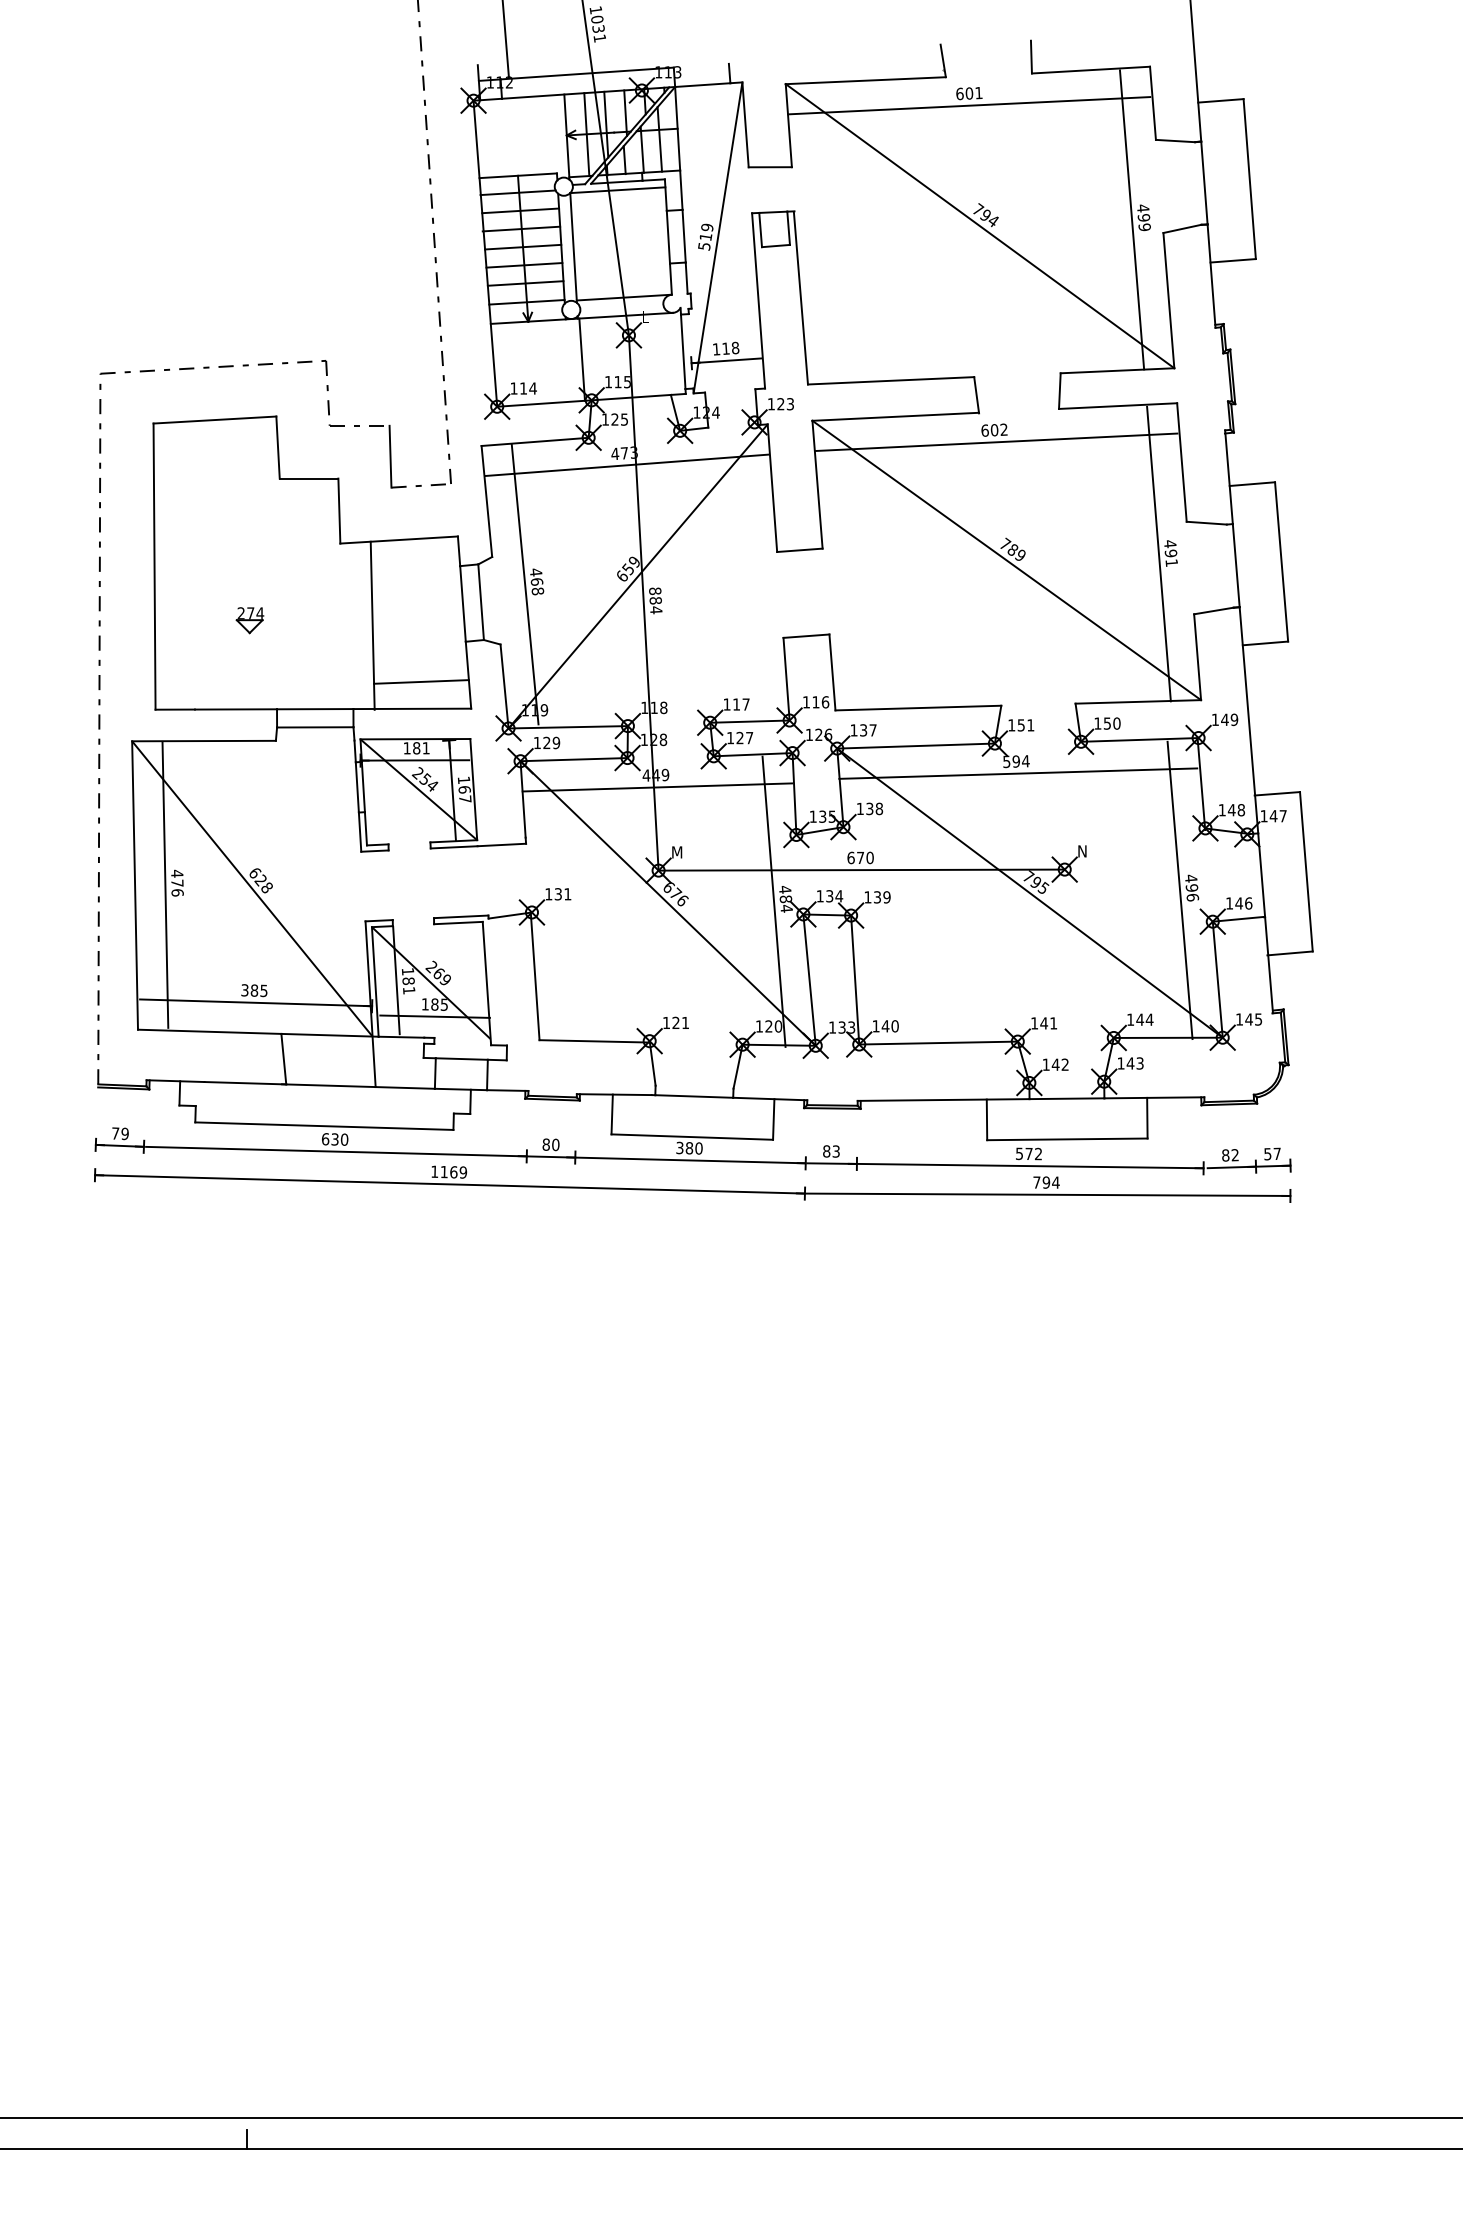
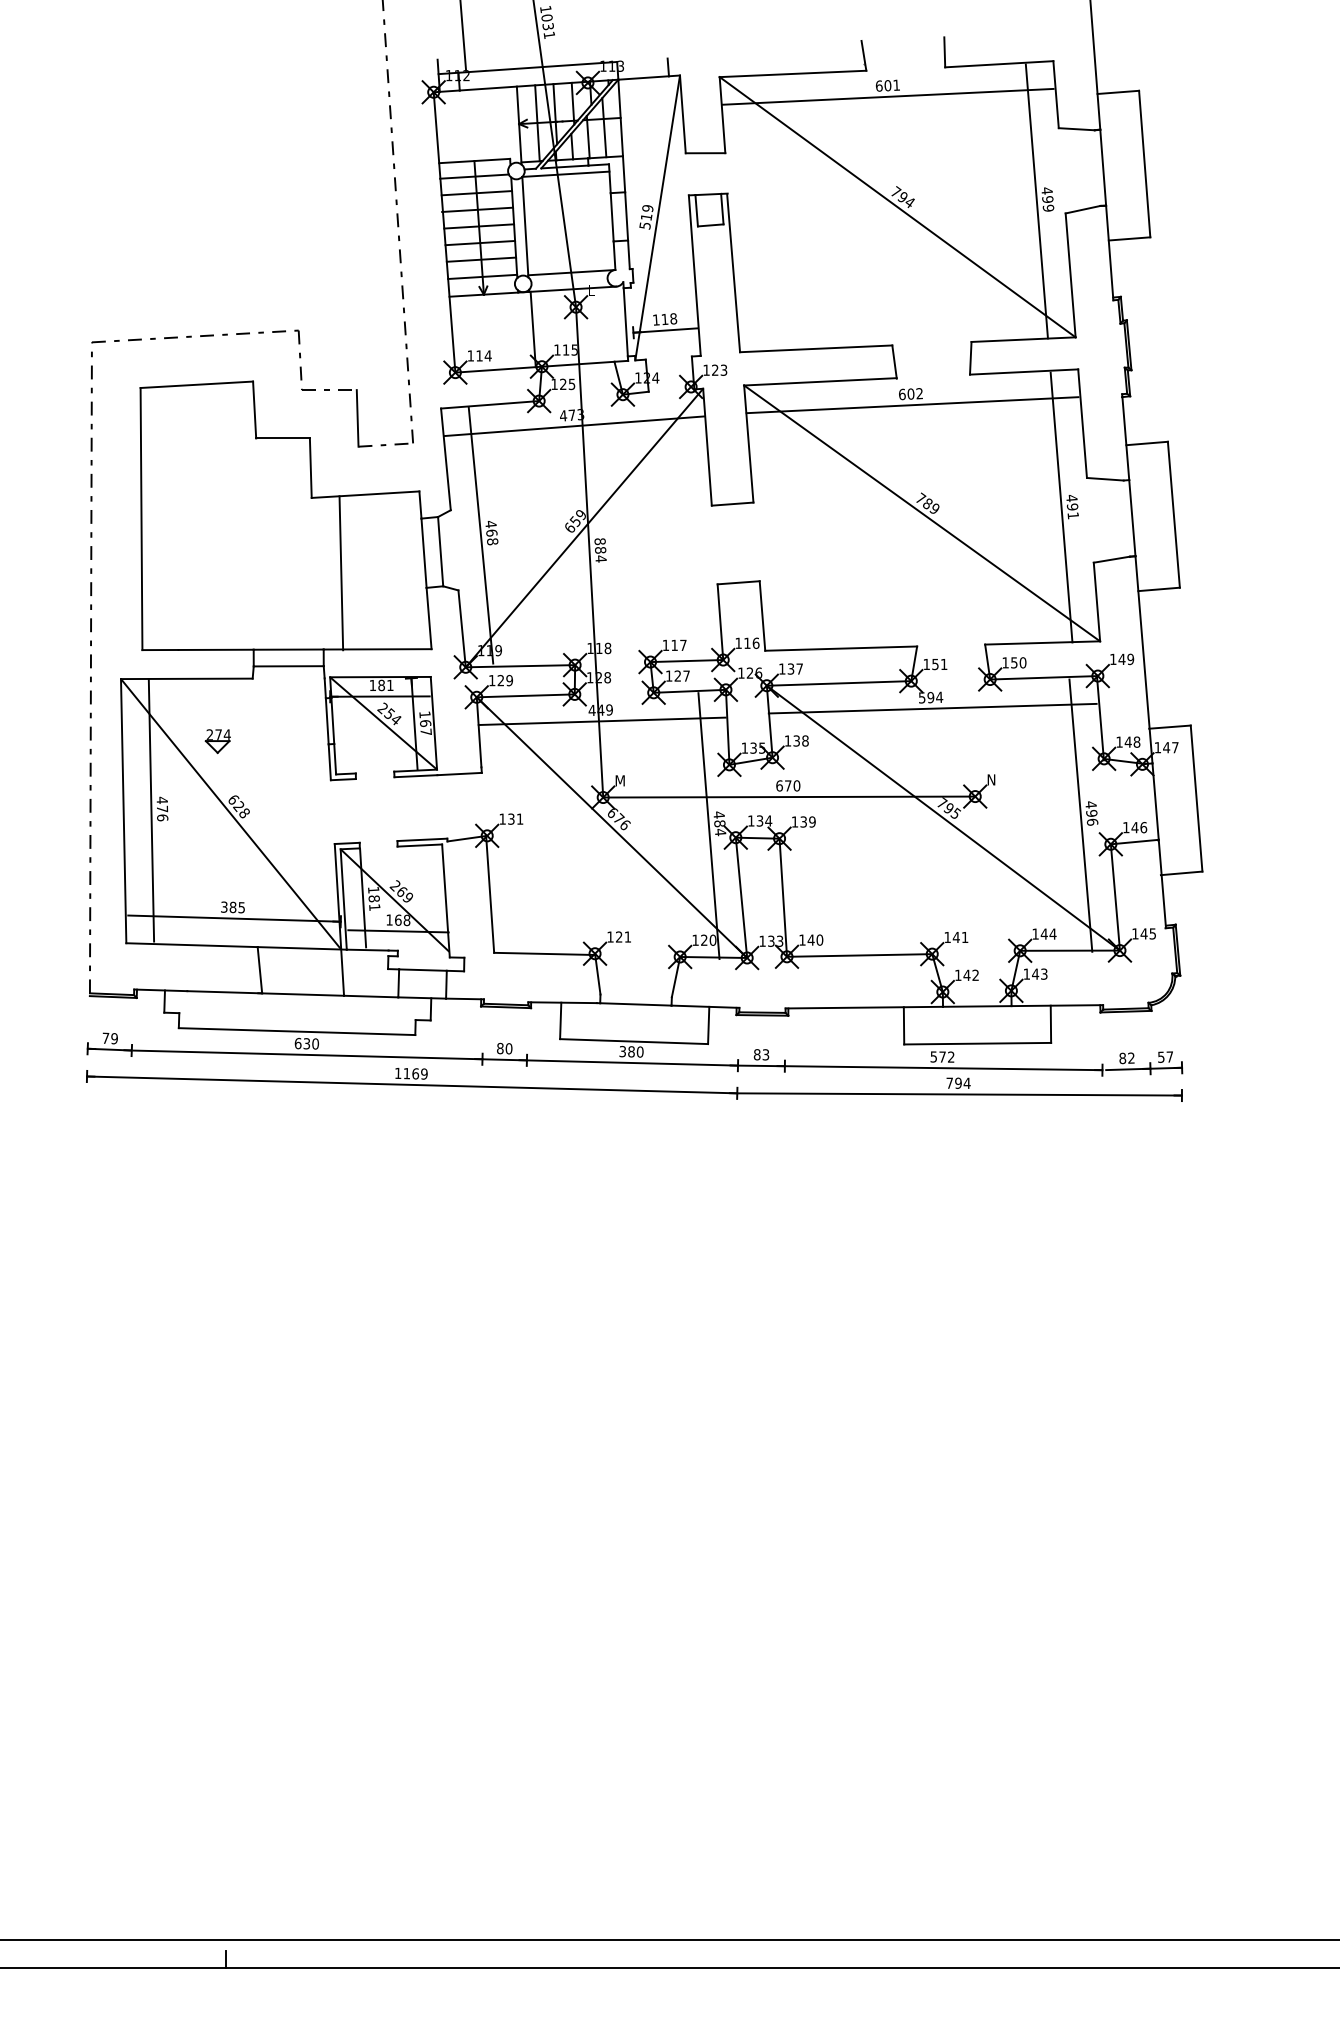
part: (249, 620) -> (217, 741), moved
line: (420, 681) -> (385, 624), removed
text: (439, 1004) -> (402, 920), 185 -> 168

